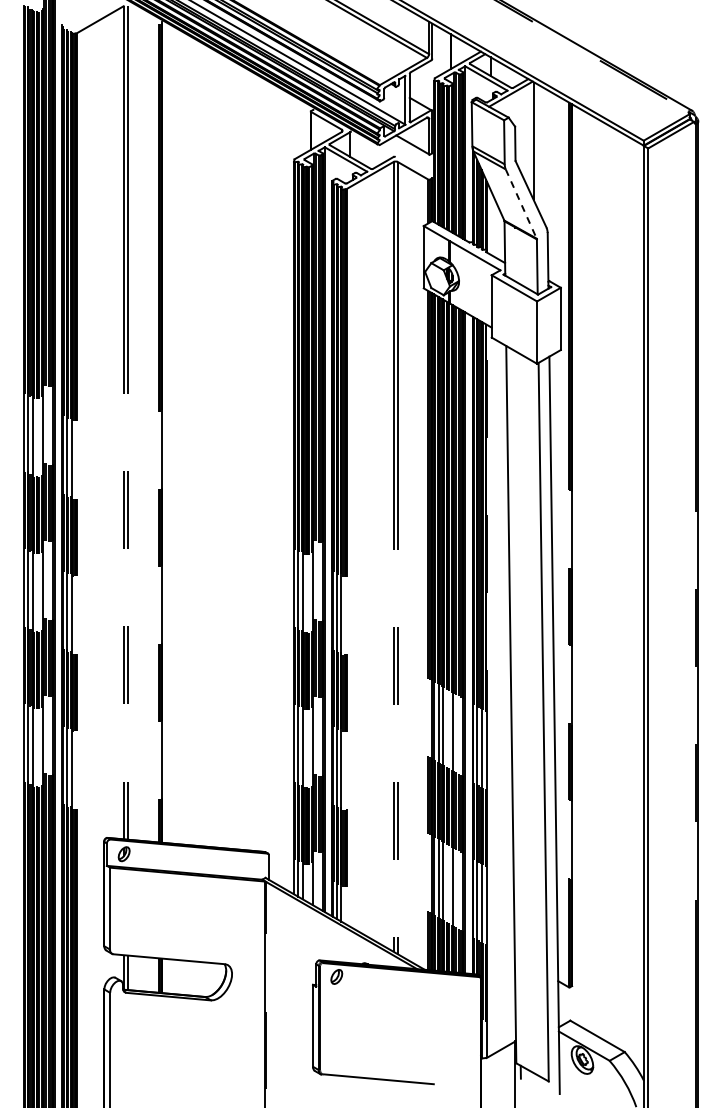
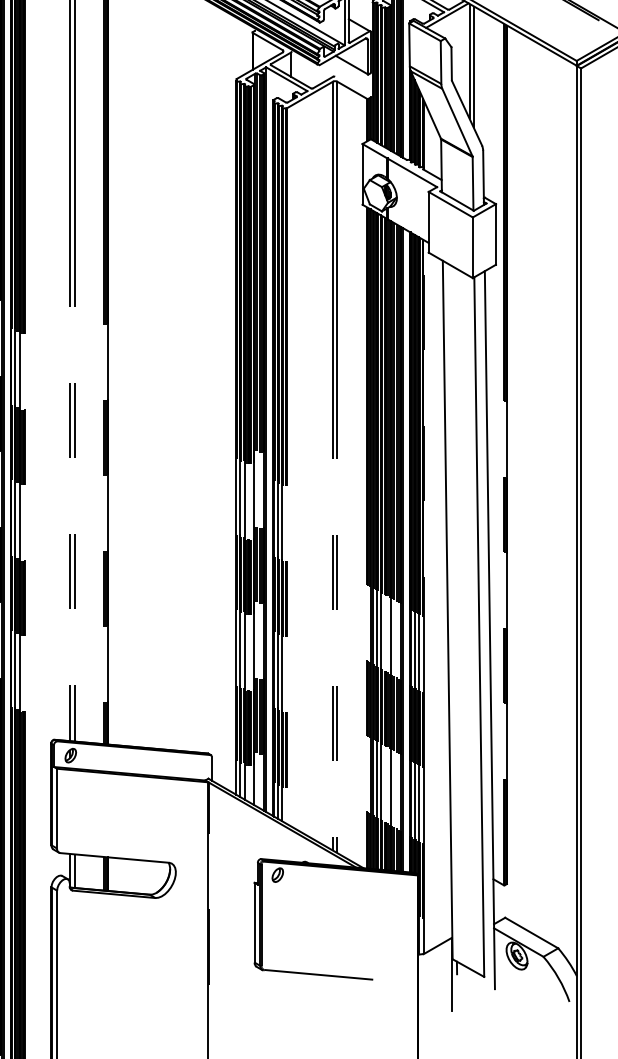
line: (538, 146) -> (474, 66), added
line: (521, 204) -> (457, 123), dashed -> solid

